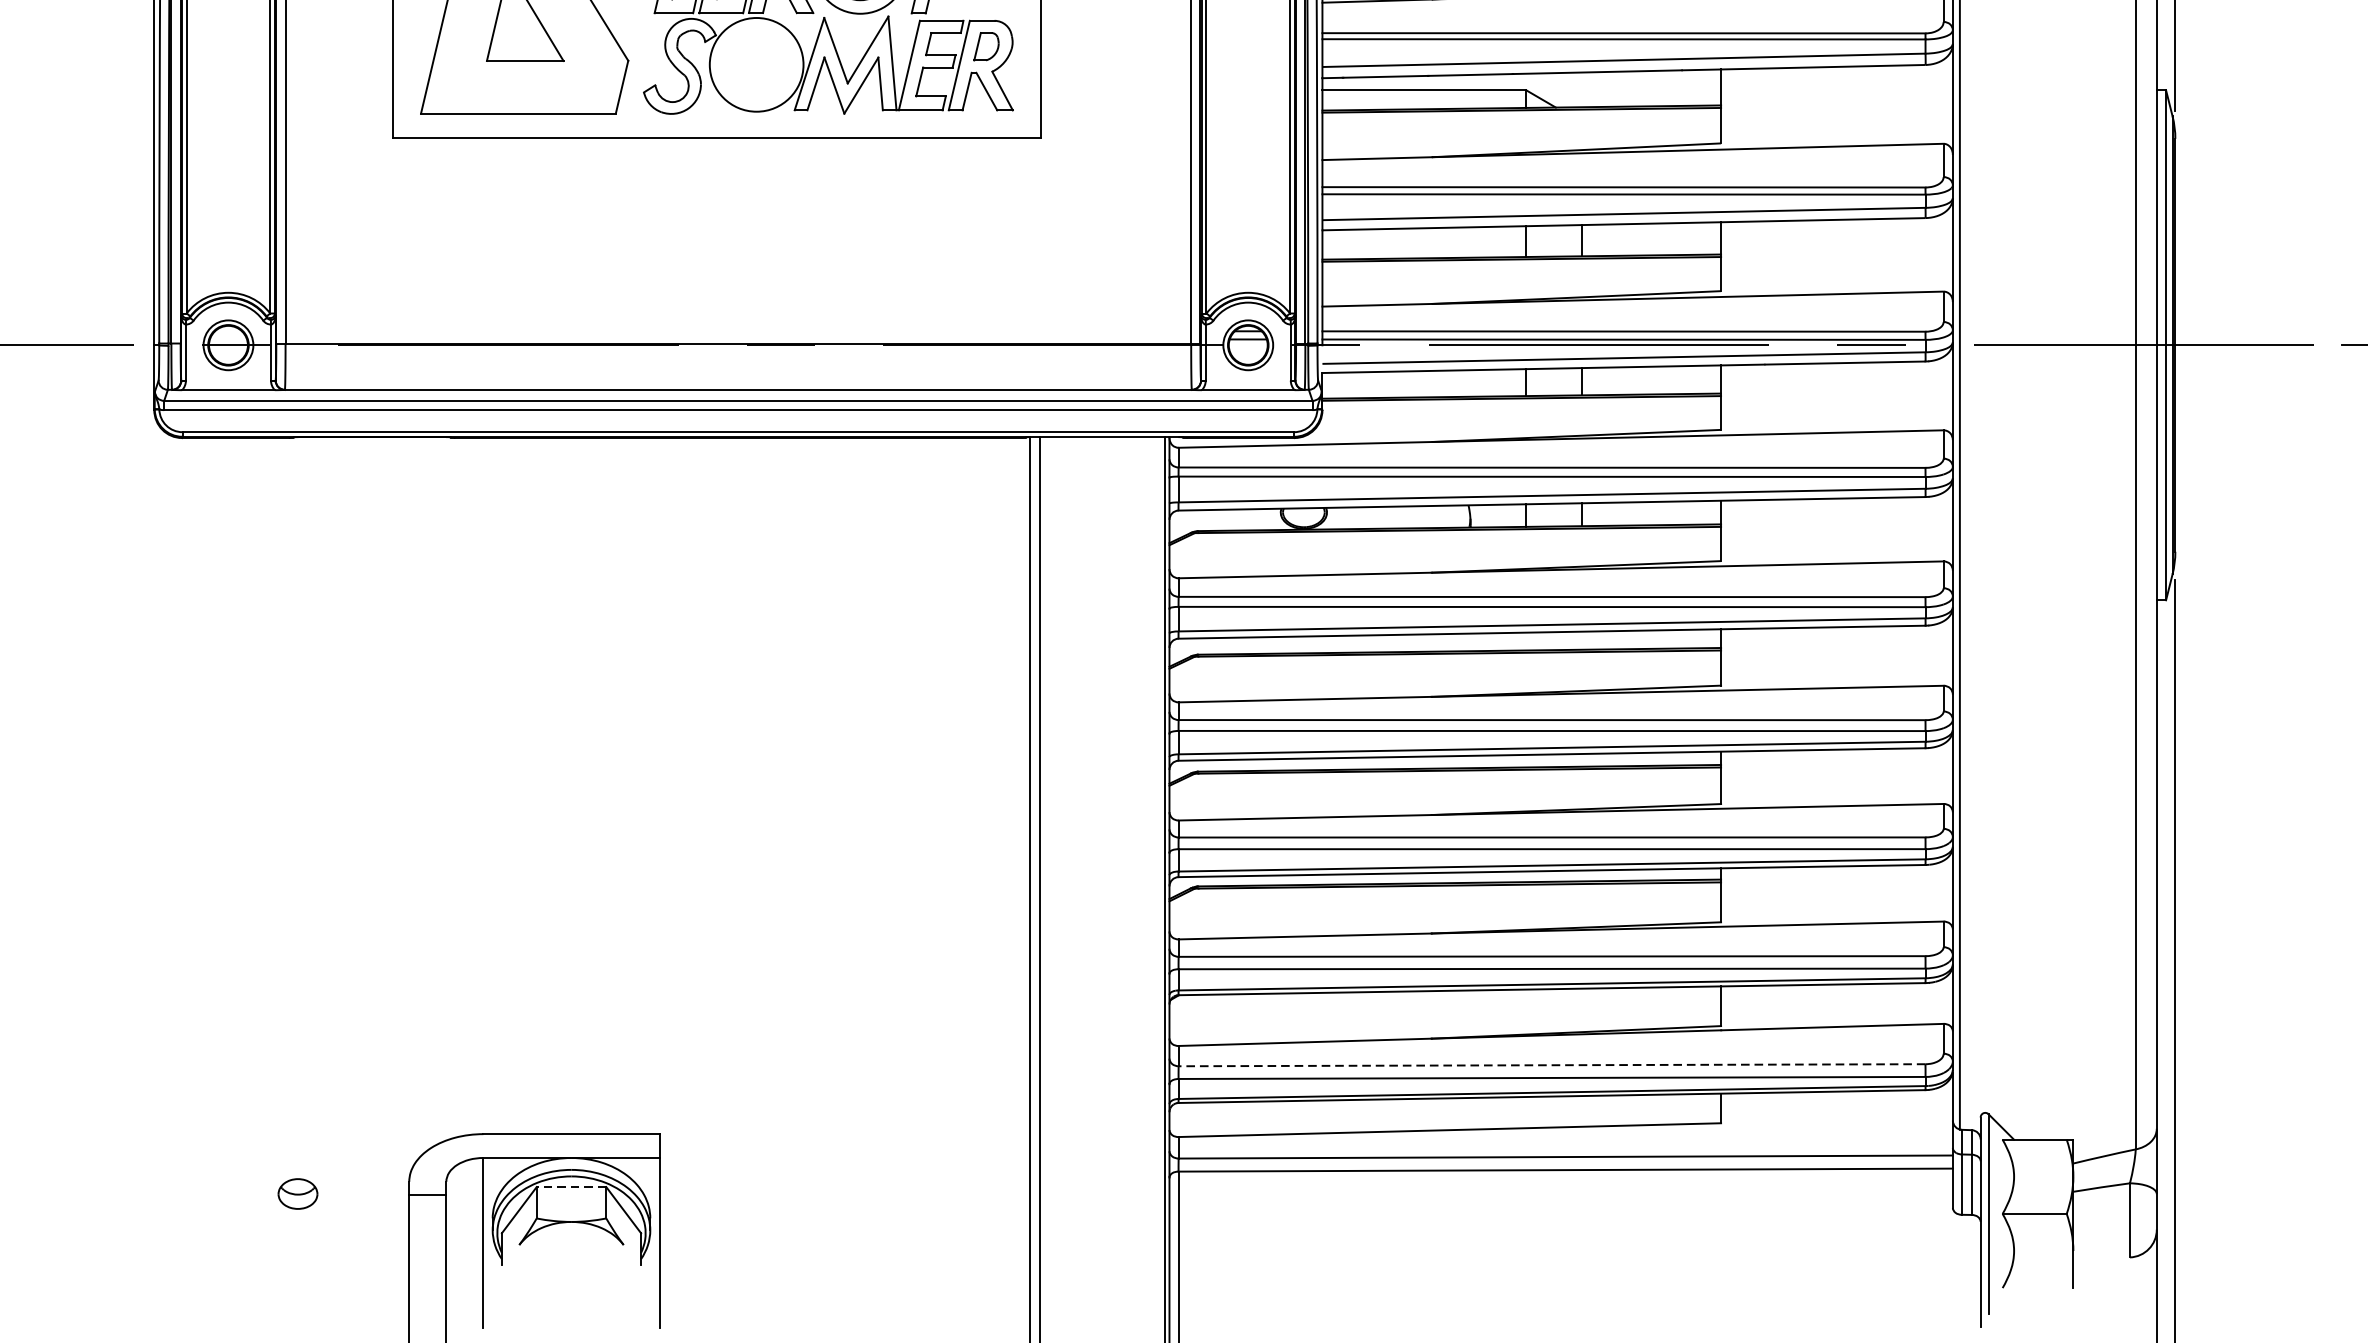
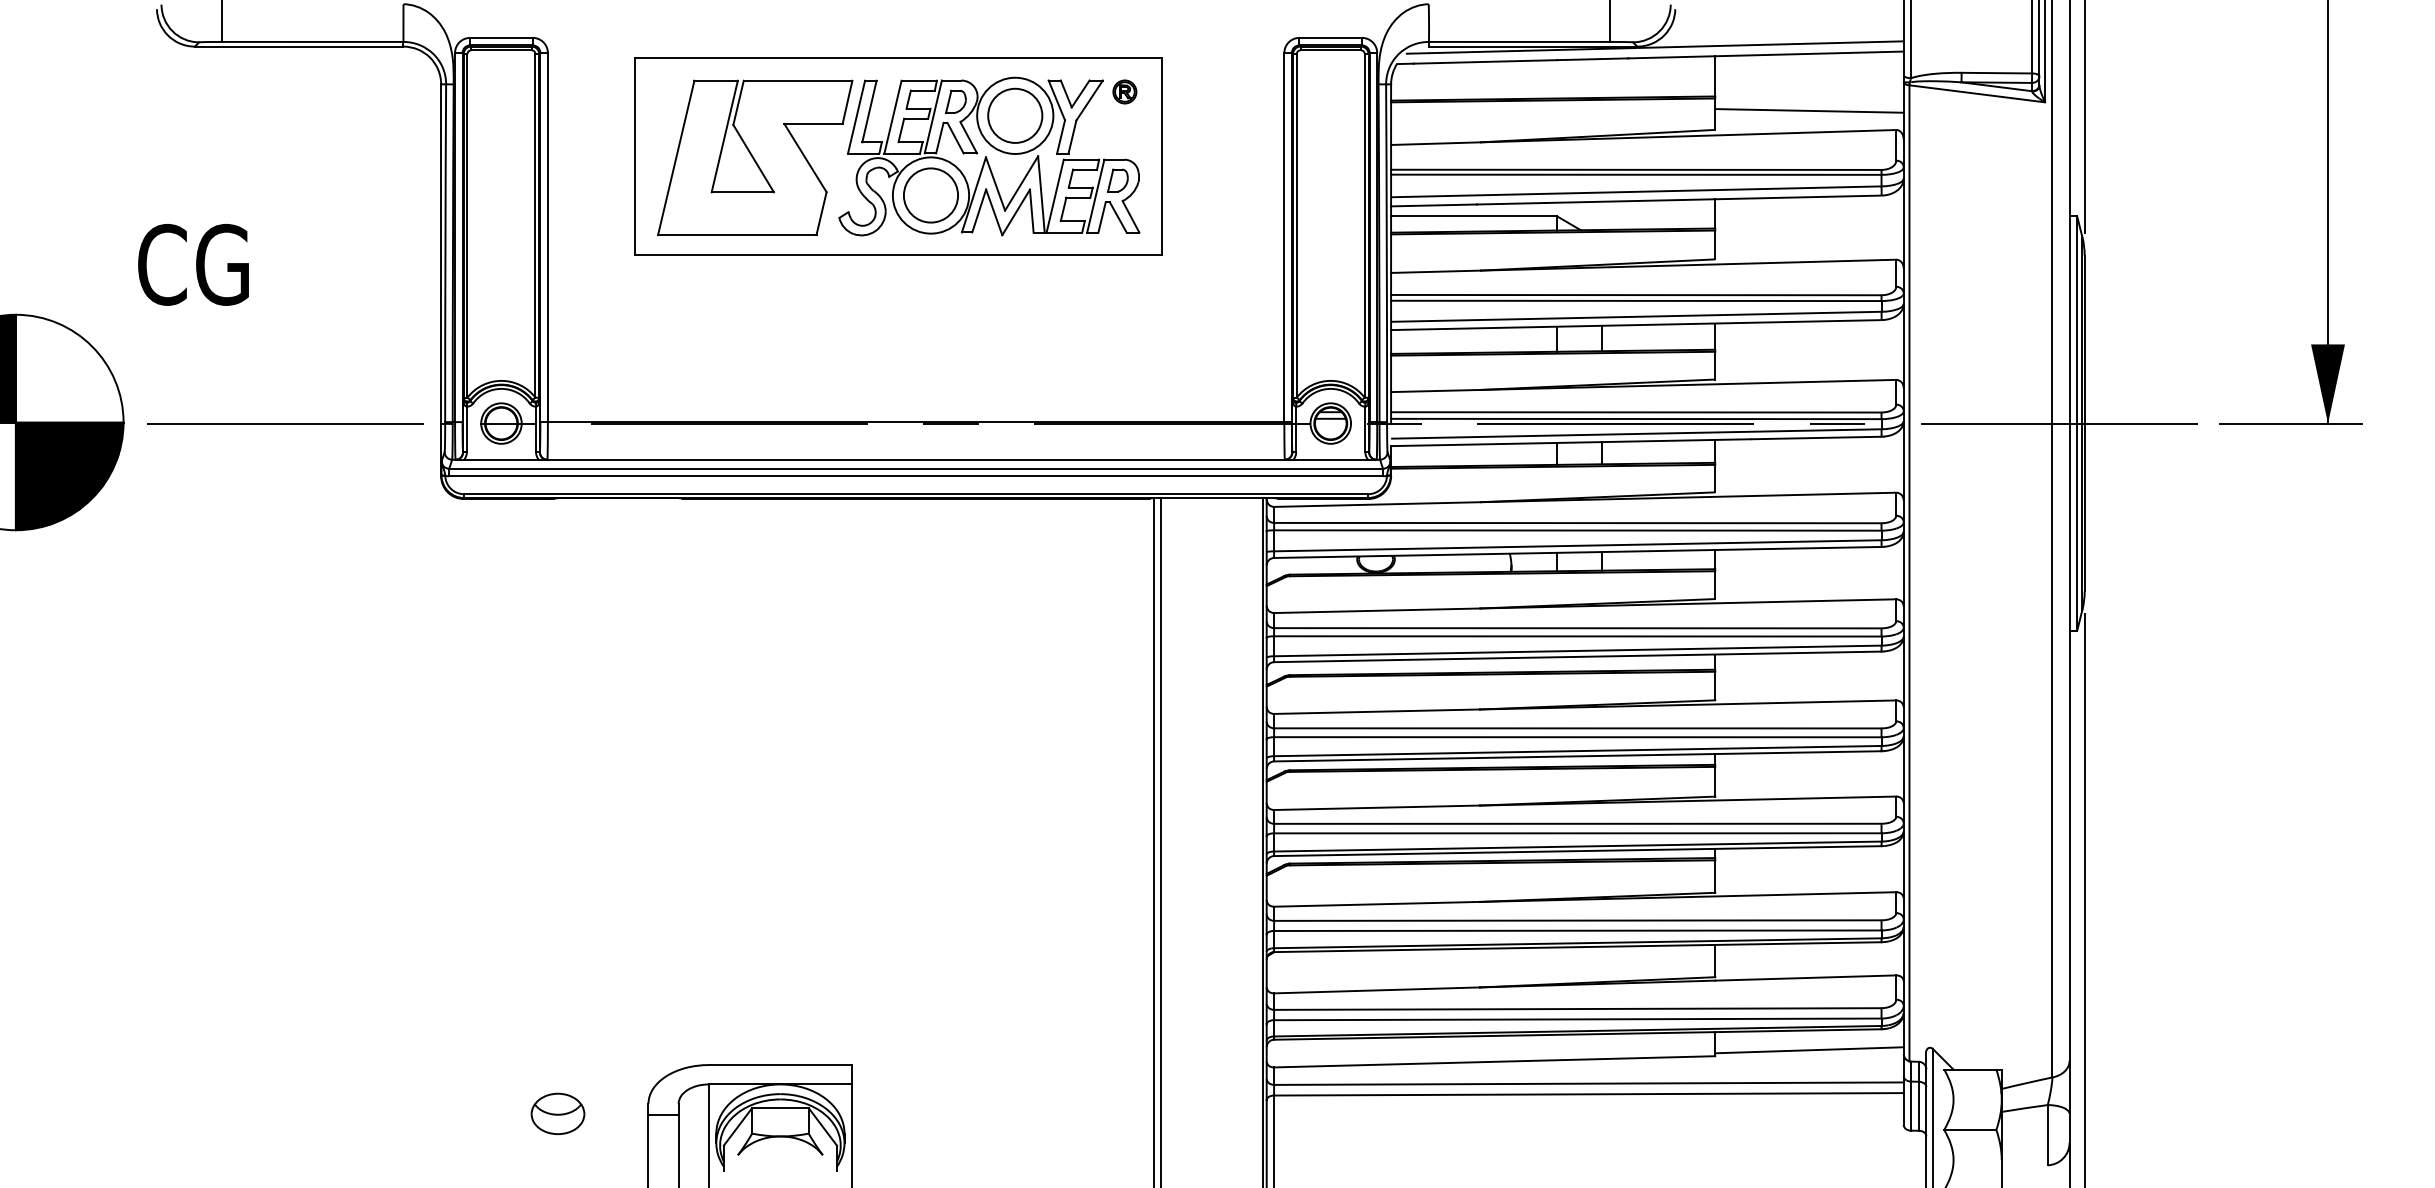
circle: (756, 64) -> (930, 195), added
line: (1551, 1065) -> (1577, 1009), dashed -> solid
line: (1836, 1116) -> (1809, 1050), added
line: (570, 1187) -> (779, 1108), dashed -> solid
part: (297, 1193) -> (557, 1113), size x1.67

